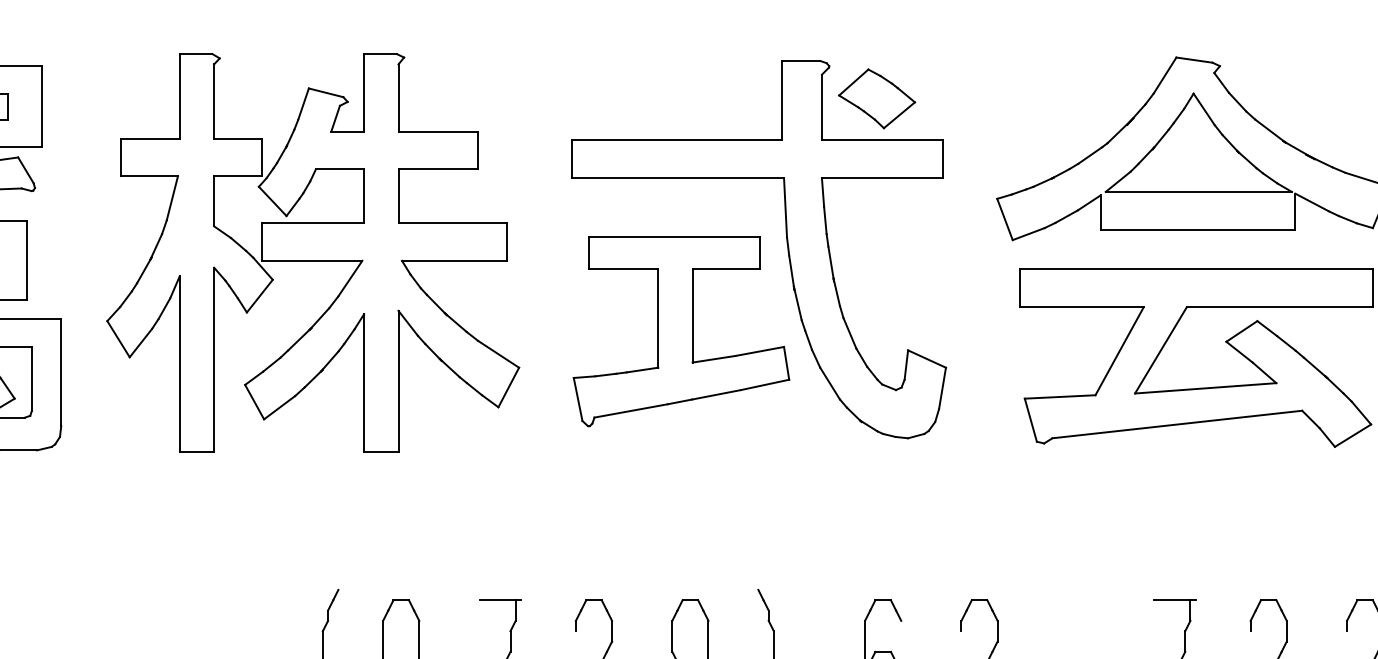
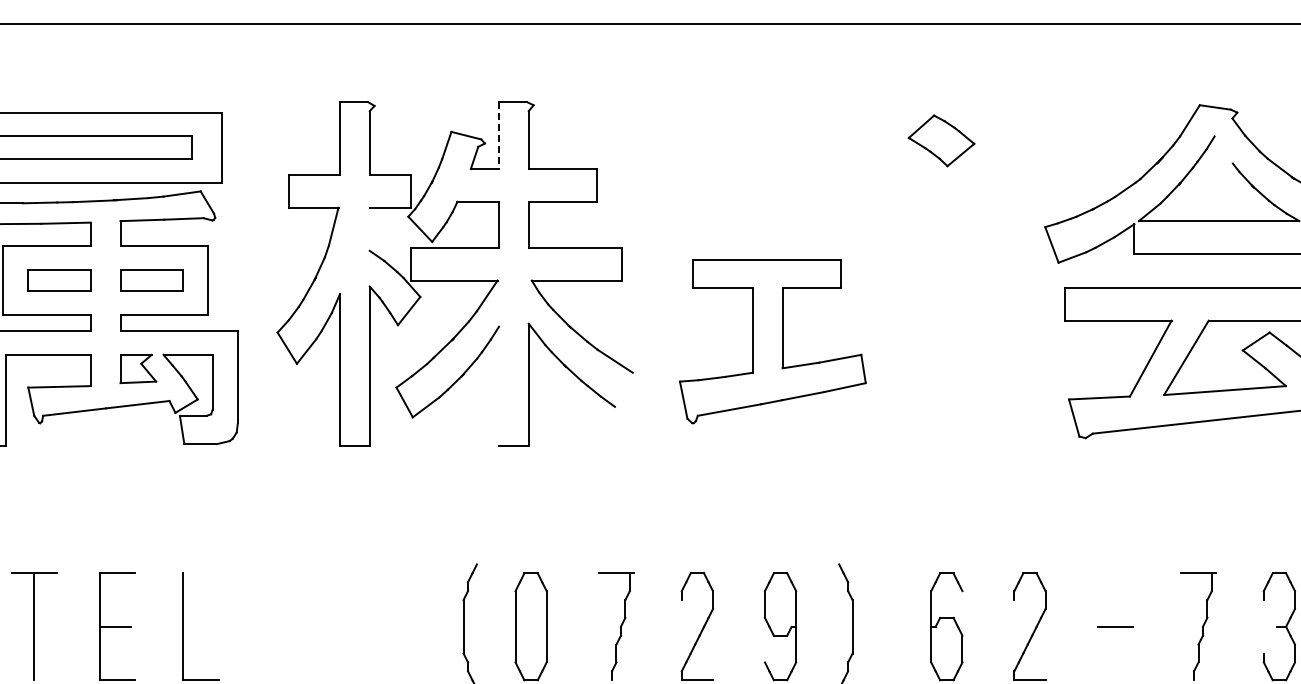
line: (364, 93) -> (499, 136), solid -> dashed
line: (1203, 108) -> (1223, 149), removed
line: (213, 200) -> (369, 228), removed
part: (786, 245) -> (863, 267), removed
line: (364, 382) -> (499, 385), removed
line: (508, 387) -> (623, 389), removed

